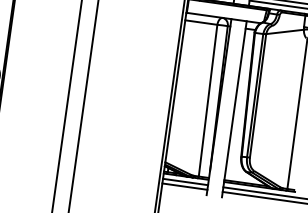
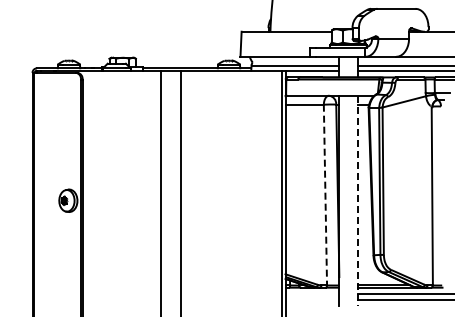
line: (208, 100) -> (325, 194), solid -> dashed
line: (234, 109) -> (357, 201), solid -> dashed
line: (185, 182) -> (312, 294), removed
line: (184, 186) -> (312, 299), removed

